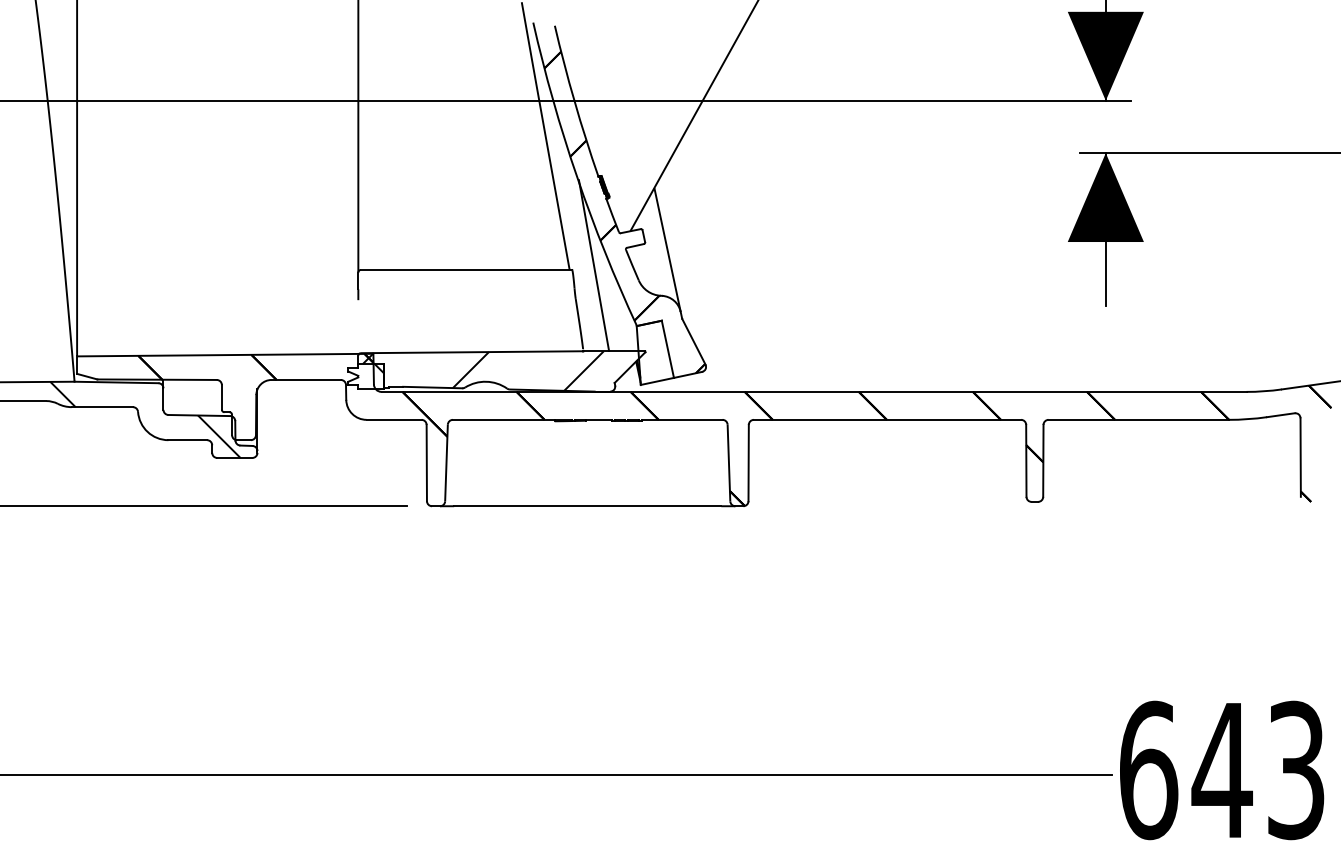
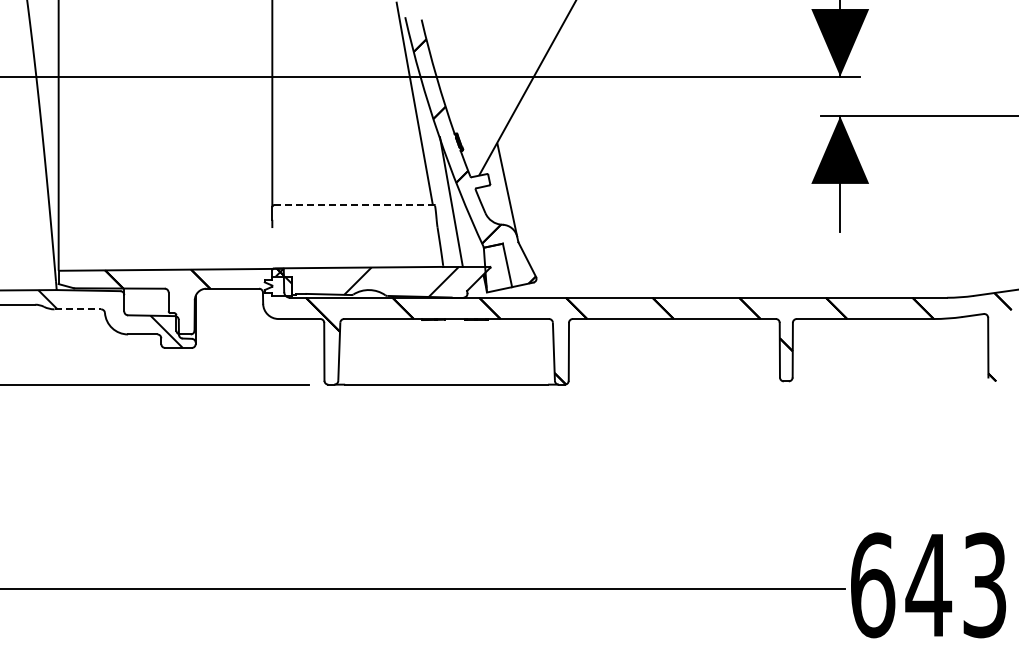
line: (466, 270) -> (354, 205), solid -> dashed
line: (103, 407) -> (78, 309), solid -> dashed

